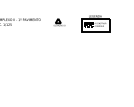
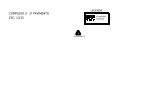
part: (59, 22) -> (79, 33), moved

